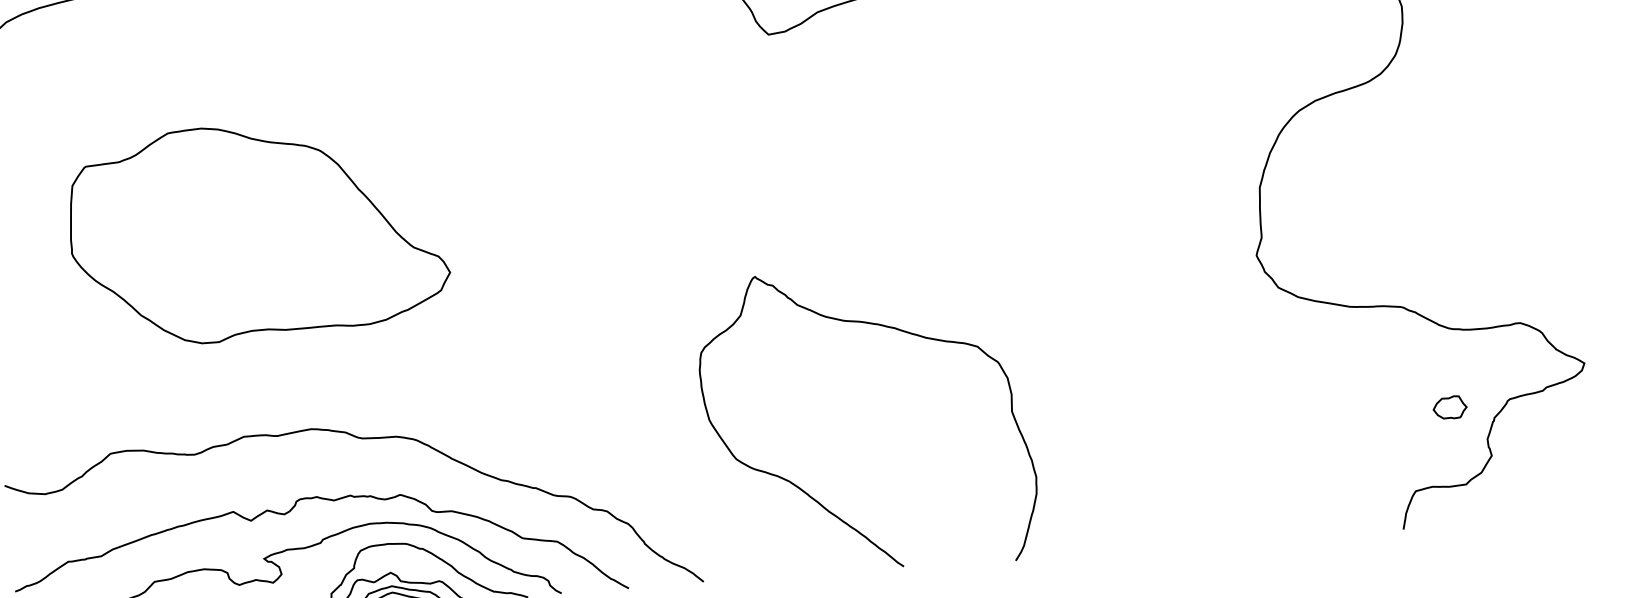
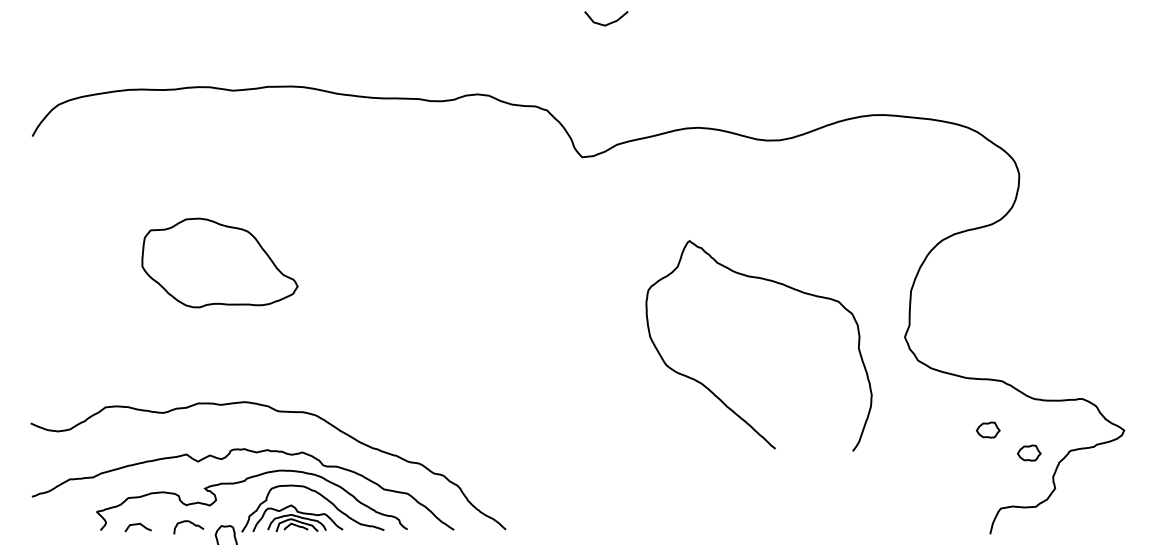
part: (257, 230) -> (219, 262), size x0.6
curve: (889, 328) -> (779, 284), moved
part: (1386, 378) -> (987, 429), added

